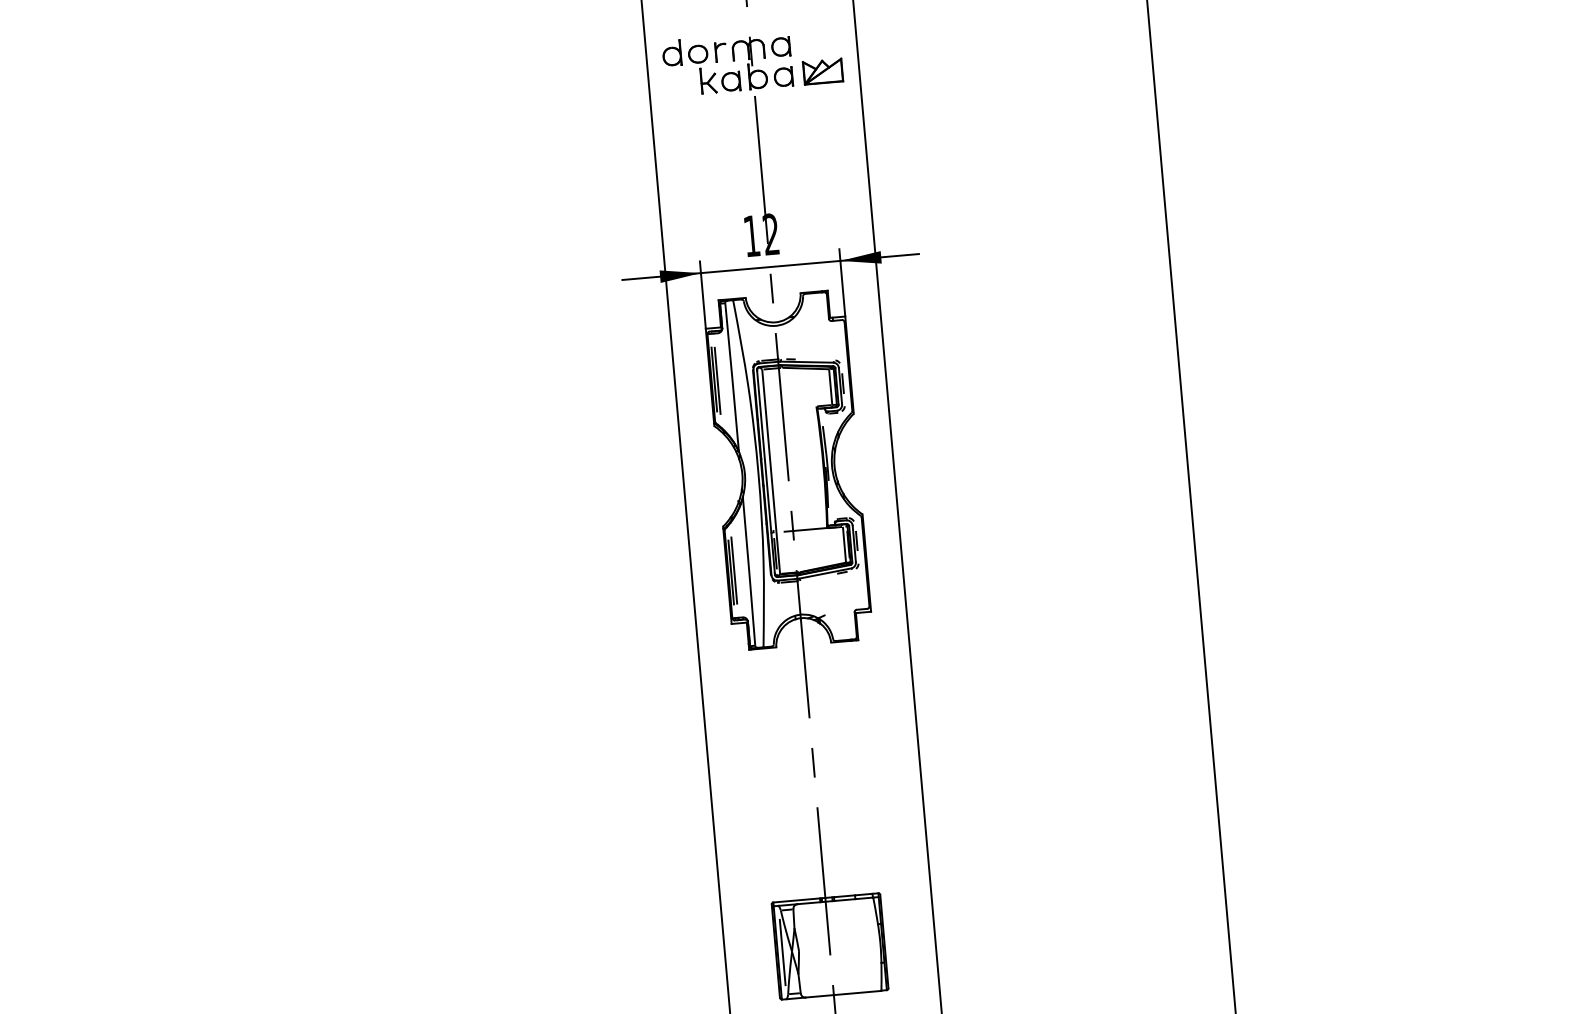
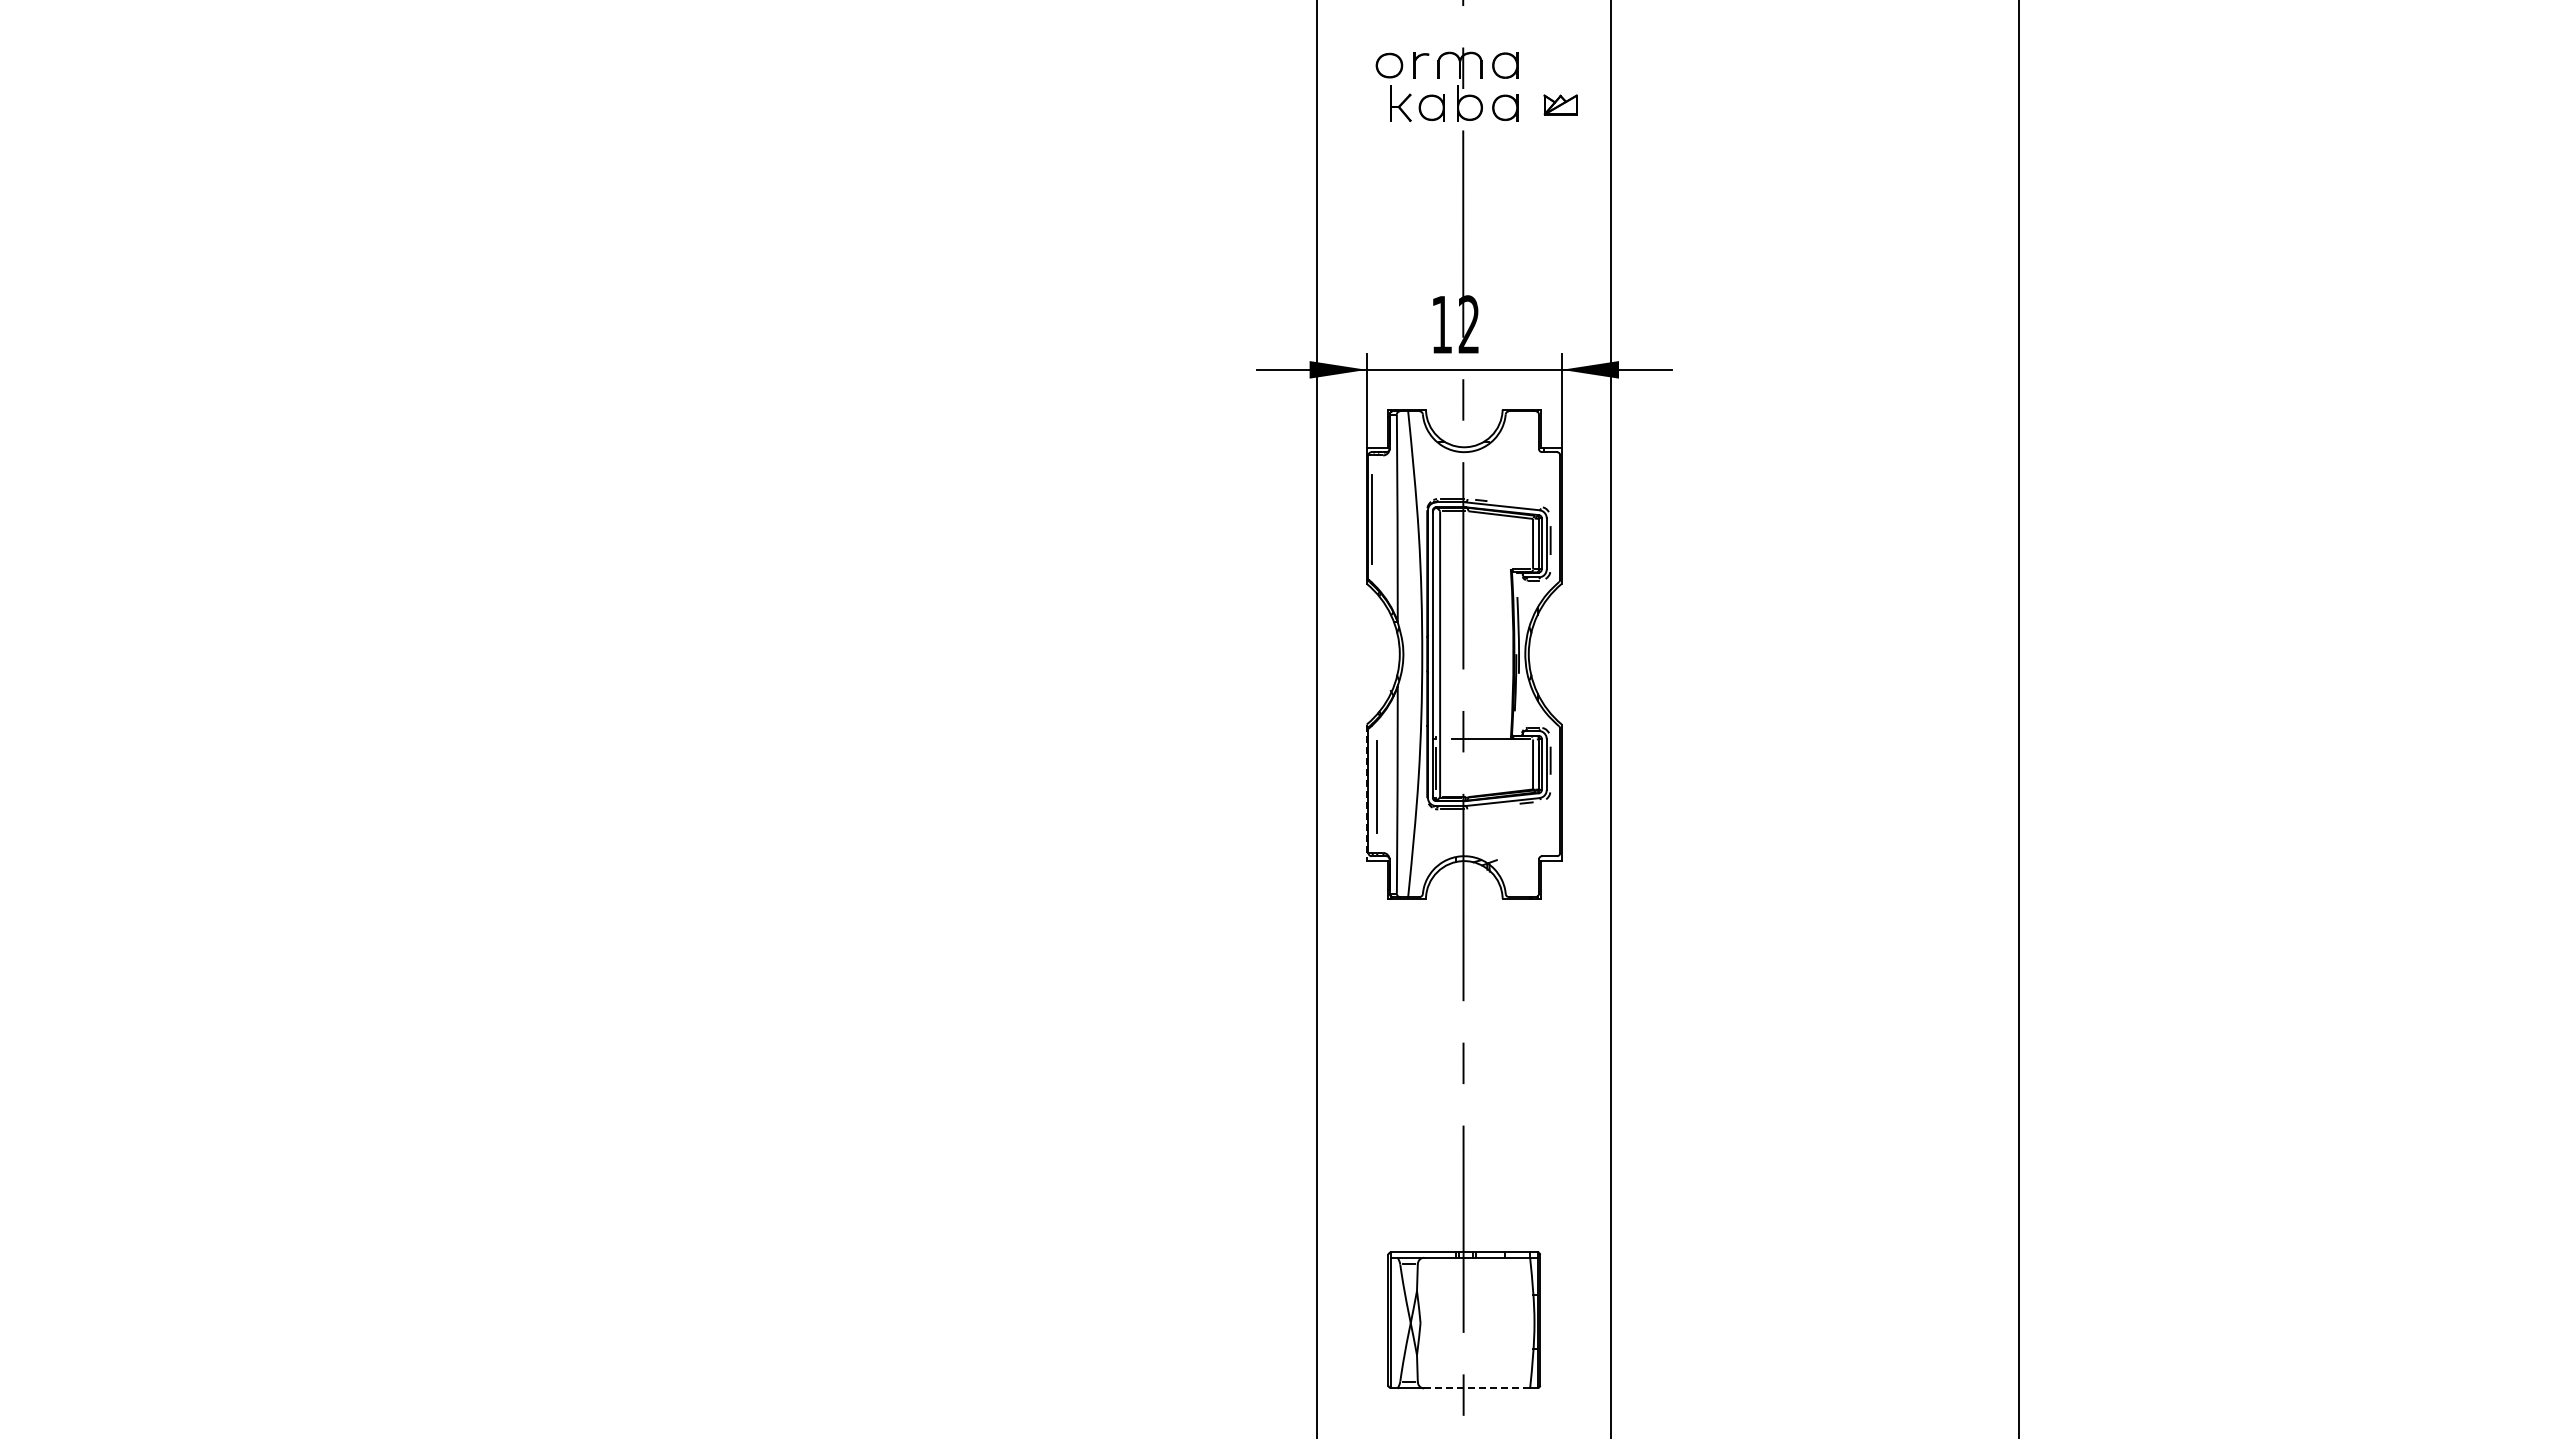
part: (671, 52) -> (1352, 60), removed
part: (822, 71) -> (1560, 104), size x0.6
line: (717, 380) -> (1376, 521), removed
line: (731, 572) -> (1372, 788), removed
line: (727, 575) -> (1366, 793), solid -> dashed
line: (782, 952) -> (1397, 1322), removed
line: (843, 994) -> (1476, 1388), solid -> dashed

